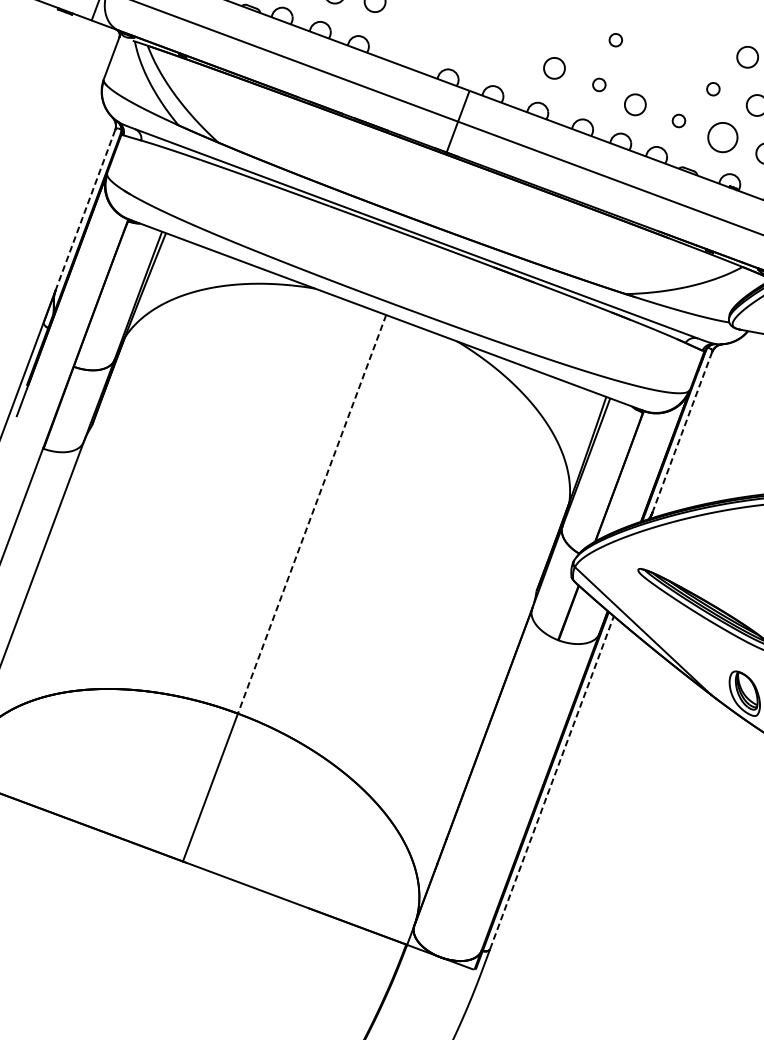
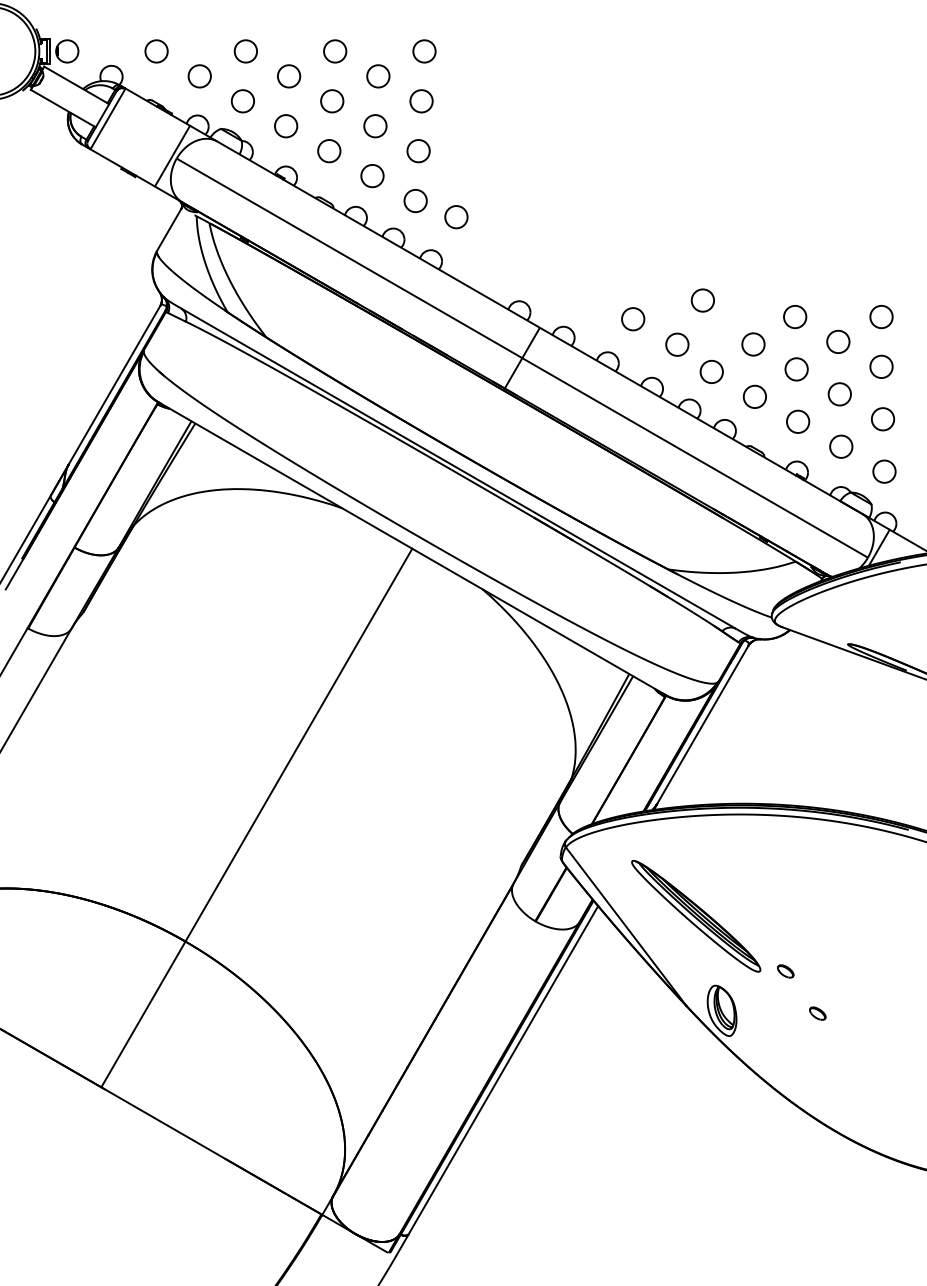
circle: (615, 40) -> (702, 300), size x1.67
circle: (704, 41) -> (795, 317), added
circle: (669, 72) -> (753, 344), added
circle: (599, 84) -> (677, 344), size x1.67
circle: (713, 89) -> (796, 369), size x1.67
circle: (678, 120) -> (754, 396), size x1.67
circle: (723, 137) -> (798, 421), size x0.71
line: (85, 210) -> (114, 385), dashed -> solid
line: (681, 432) -> (702, 724), dashed -> solid
line: (311, 514) -> (298, 745), dashed -> solid
line: (551, 782) -> (503, 1069), dashed -> solid

